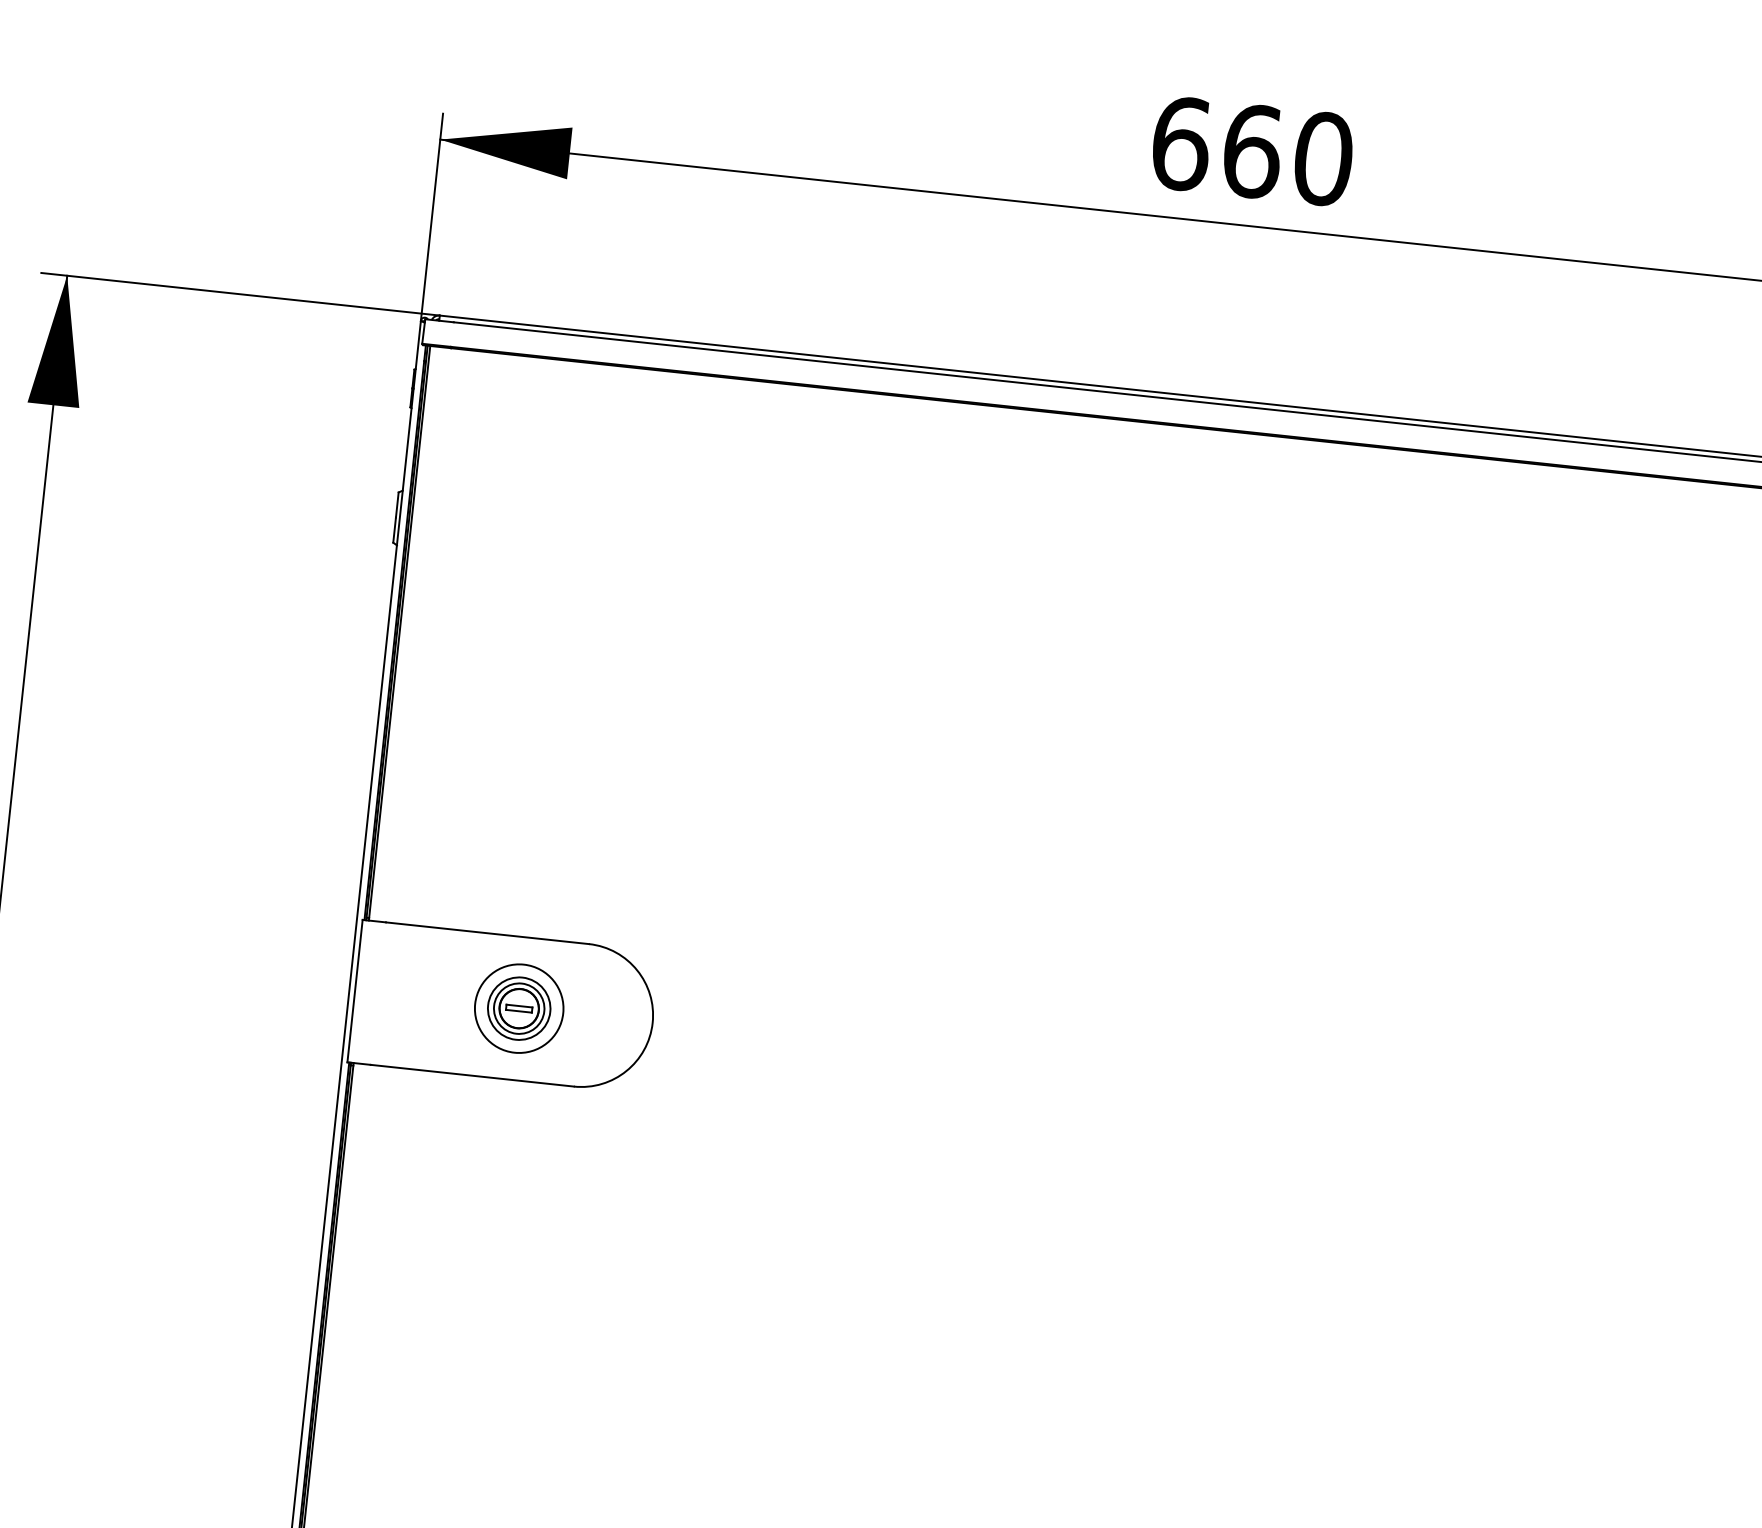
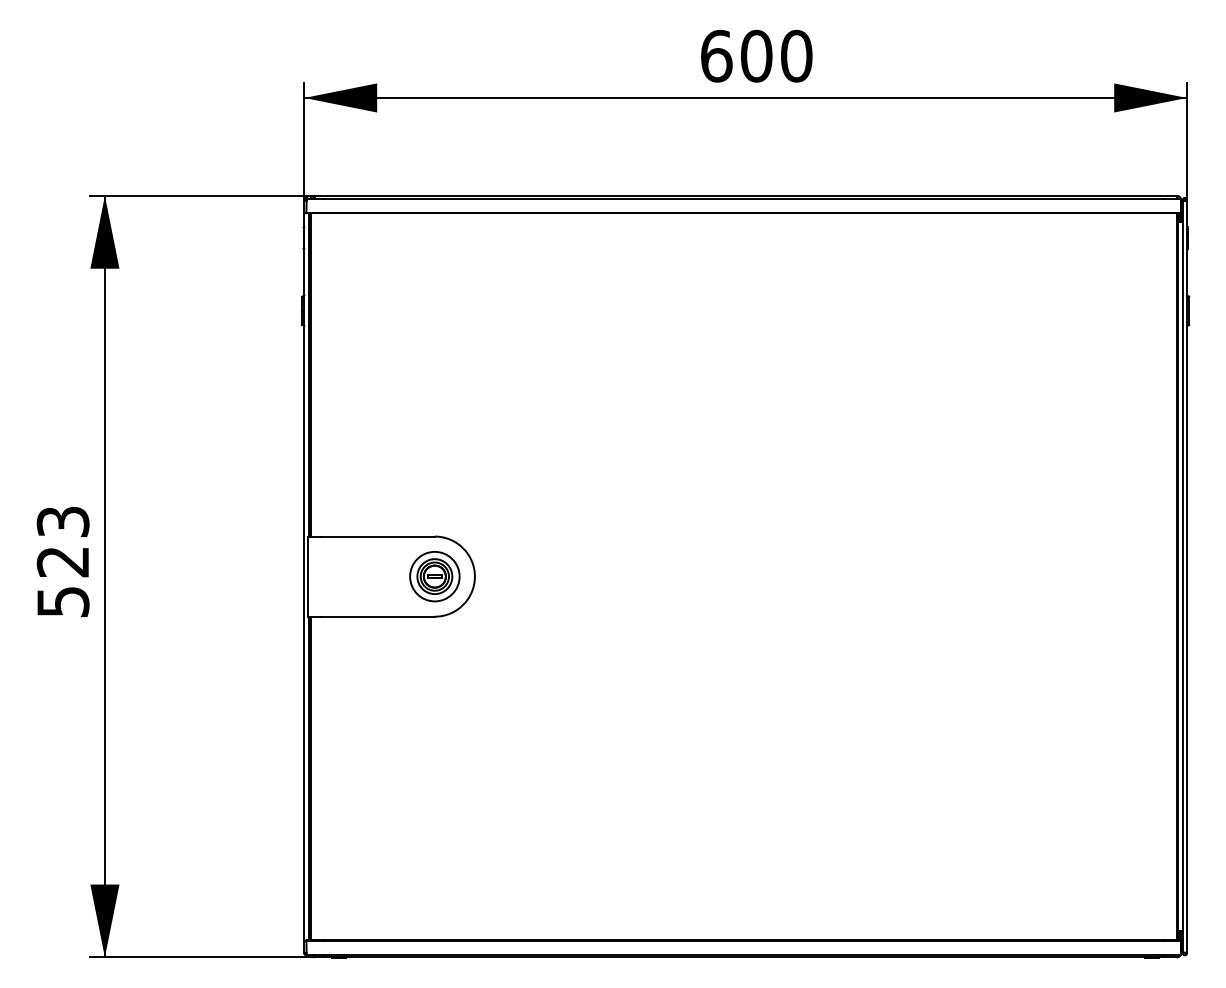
text: (1252, 150) -> (756, 55), 660 -> 600
part: (518, 1008) -> (434, 576), moved

